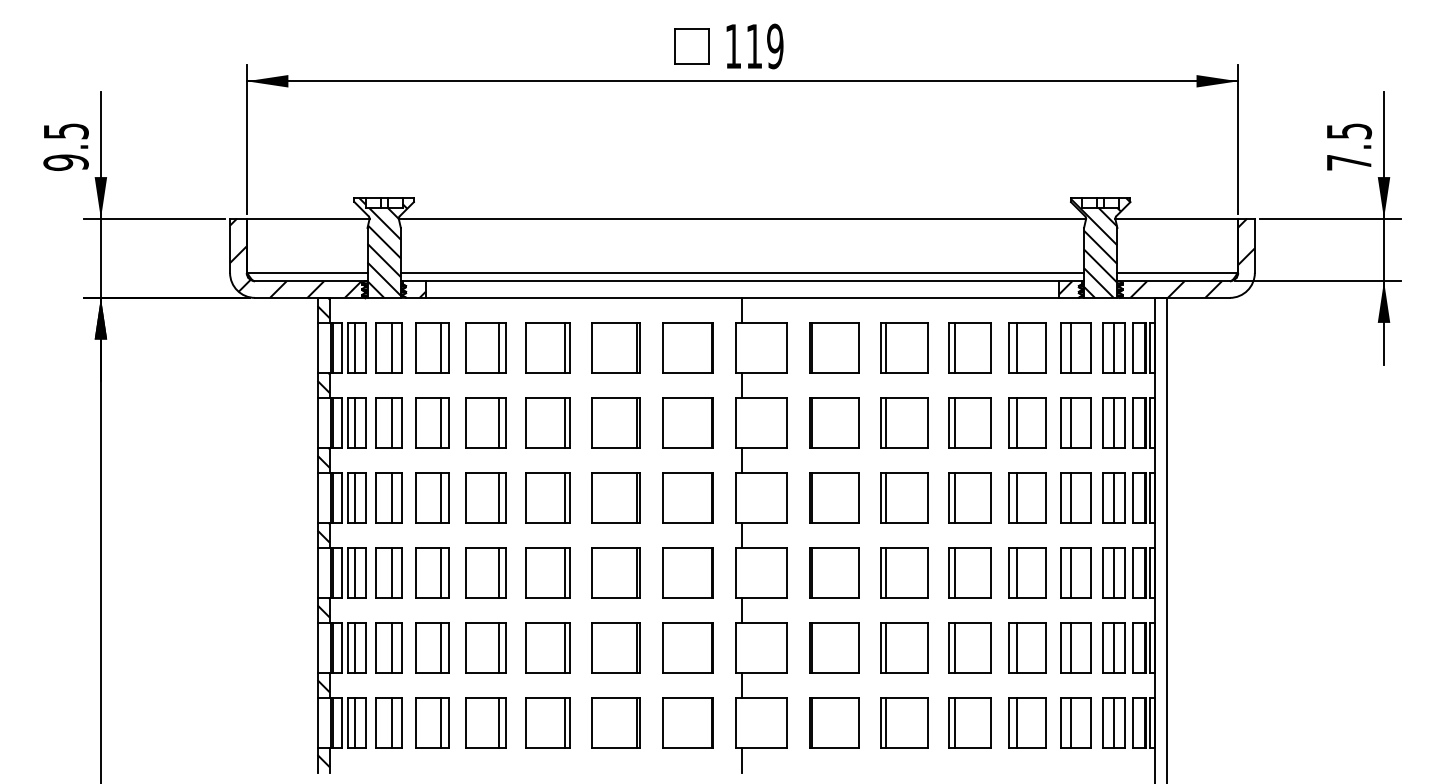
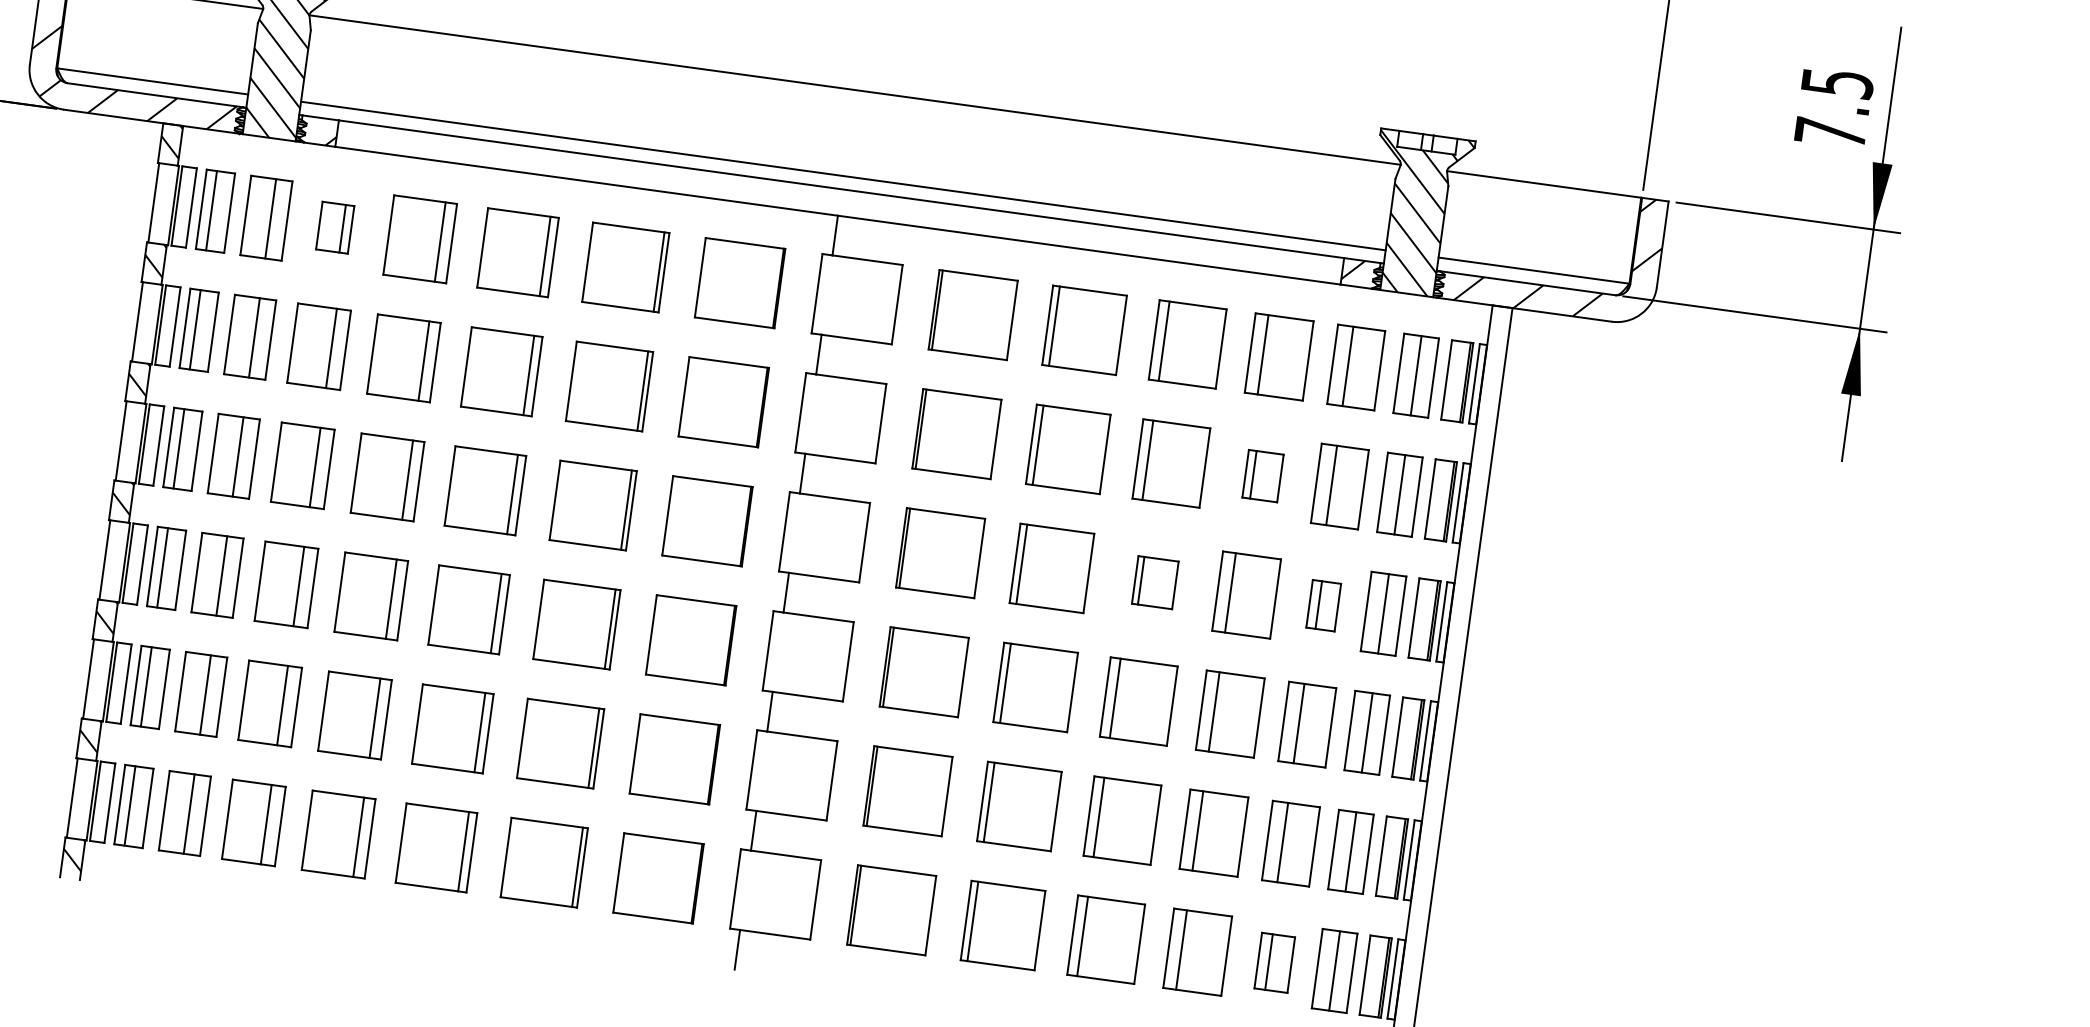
part: (432, 347) -> (335, 227), size x0.6
part: (1027, 422) -> (1263, 475), size x0.6
part: (969, 497) -> (1154, 581), size x0.6
part: (1075, 497) -> (1323, 605), size x0.6
part: (1075, 722) -> (1274, 962), size x0.7

